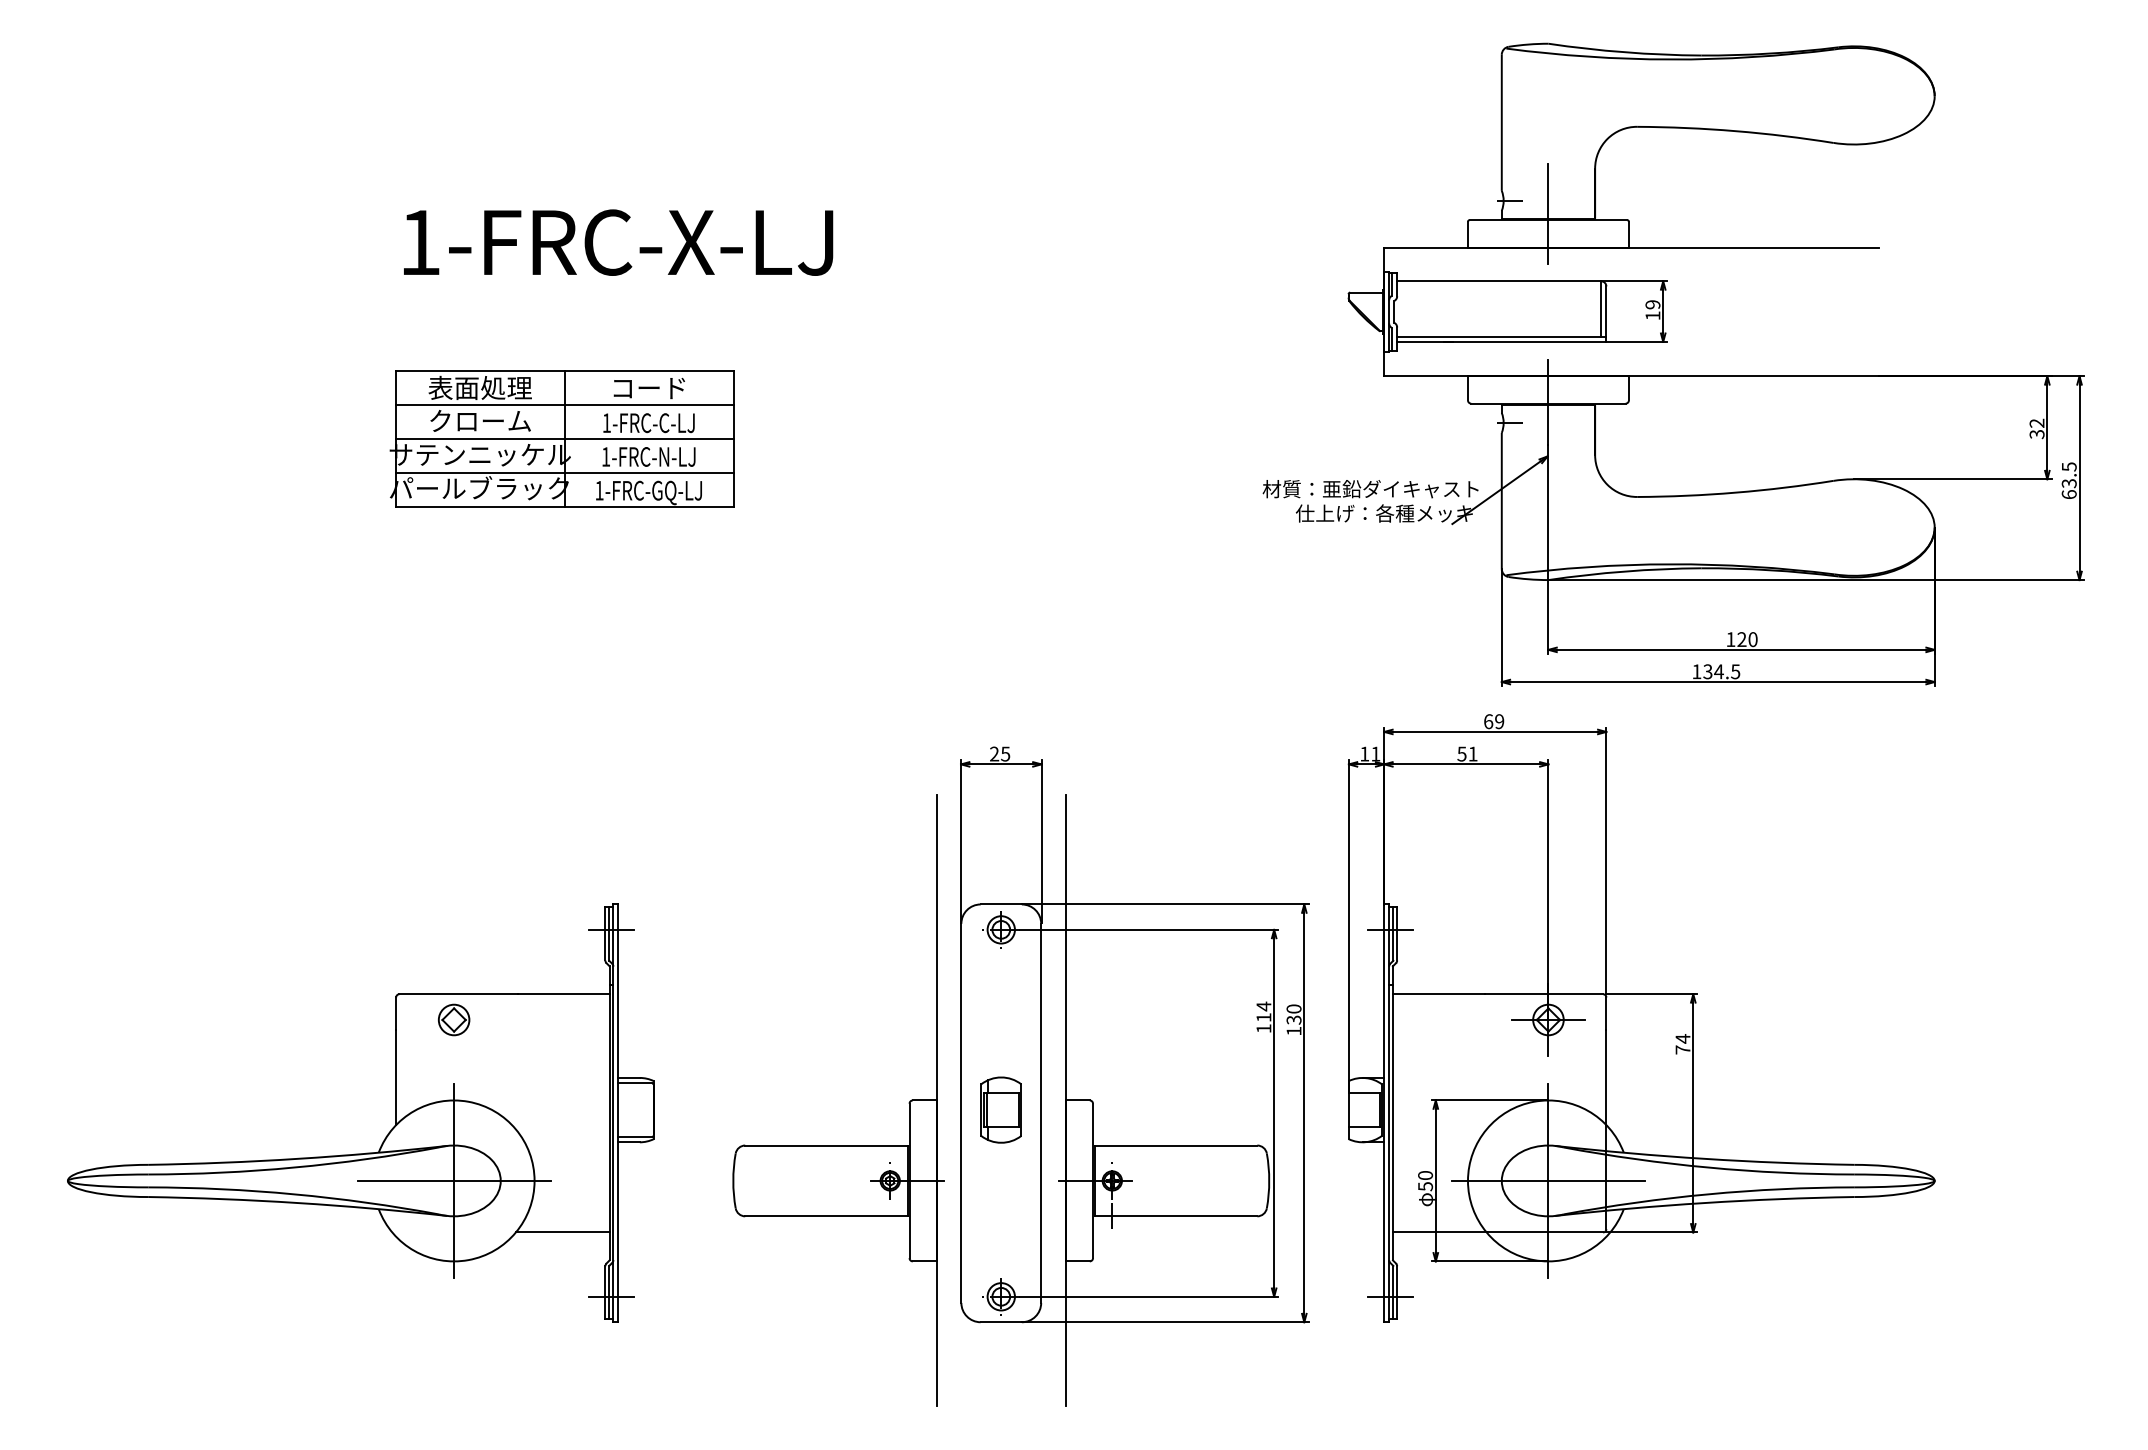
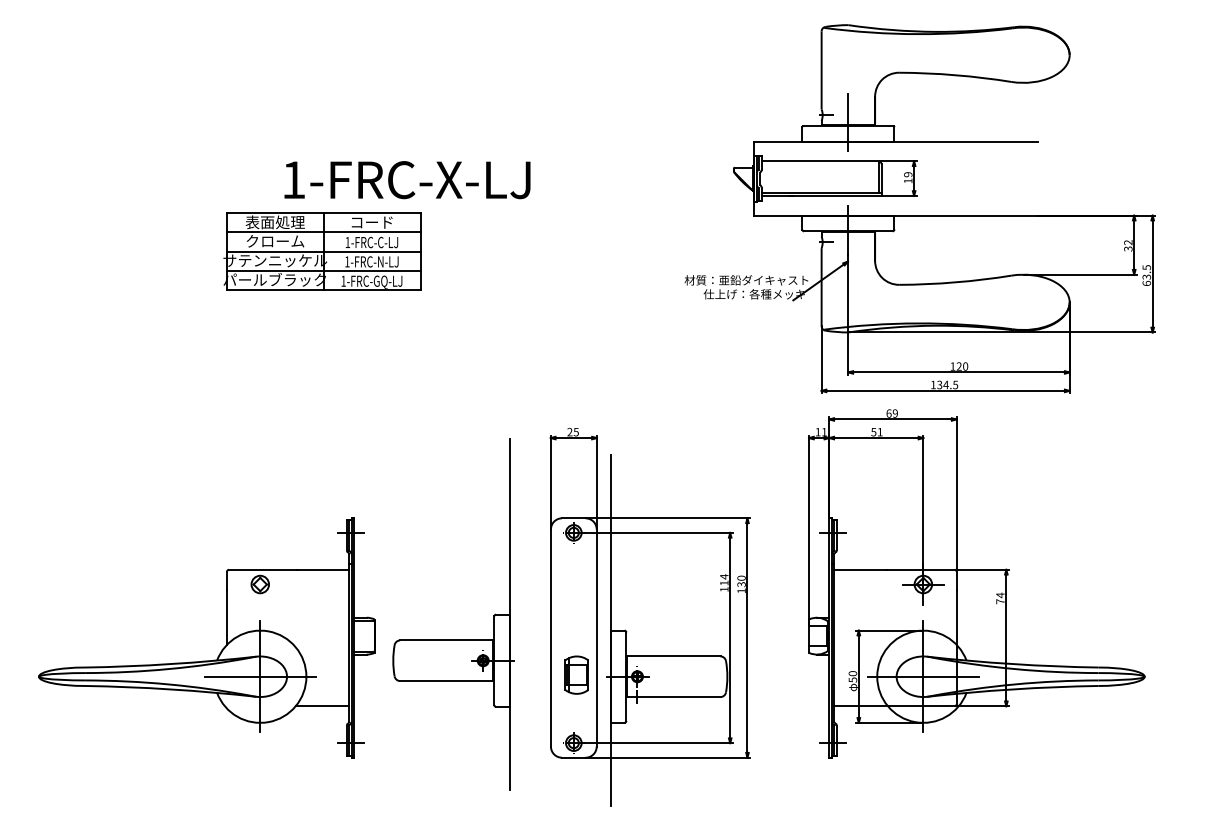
text: (618, 243) -> (407, 180), moved
part: (1672, 375) -> (919, 215), moved
part: (1641, 1018) -> (976, 583), moved
part: (1000, 1108) -> (576, 674), moved
part: (838, 1143) -> (453, 639), moved

